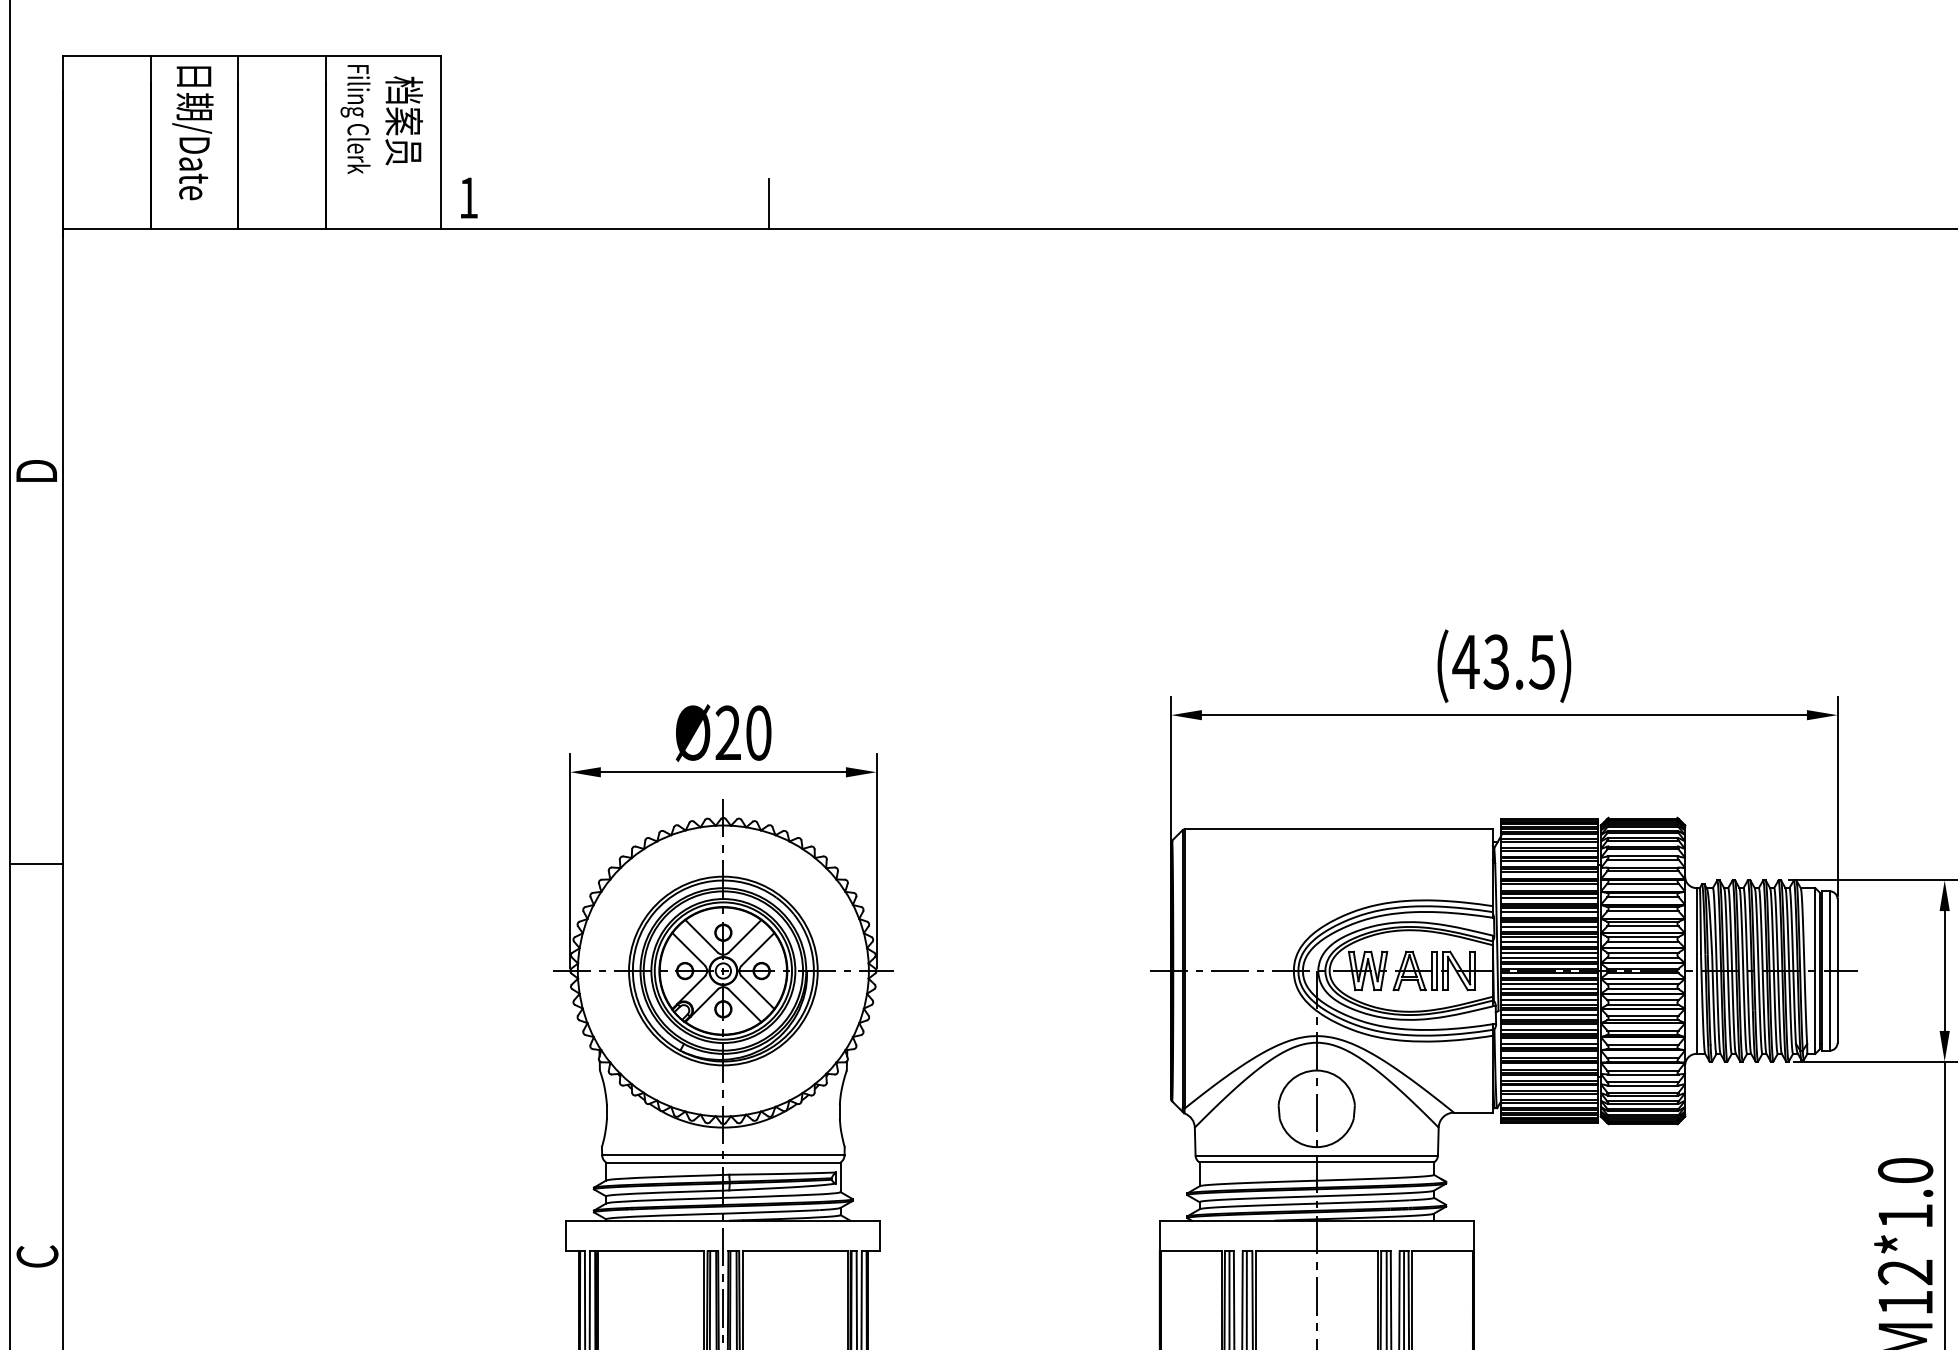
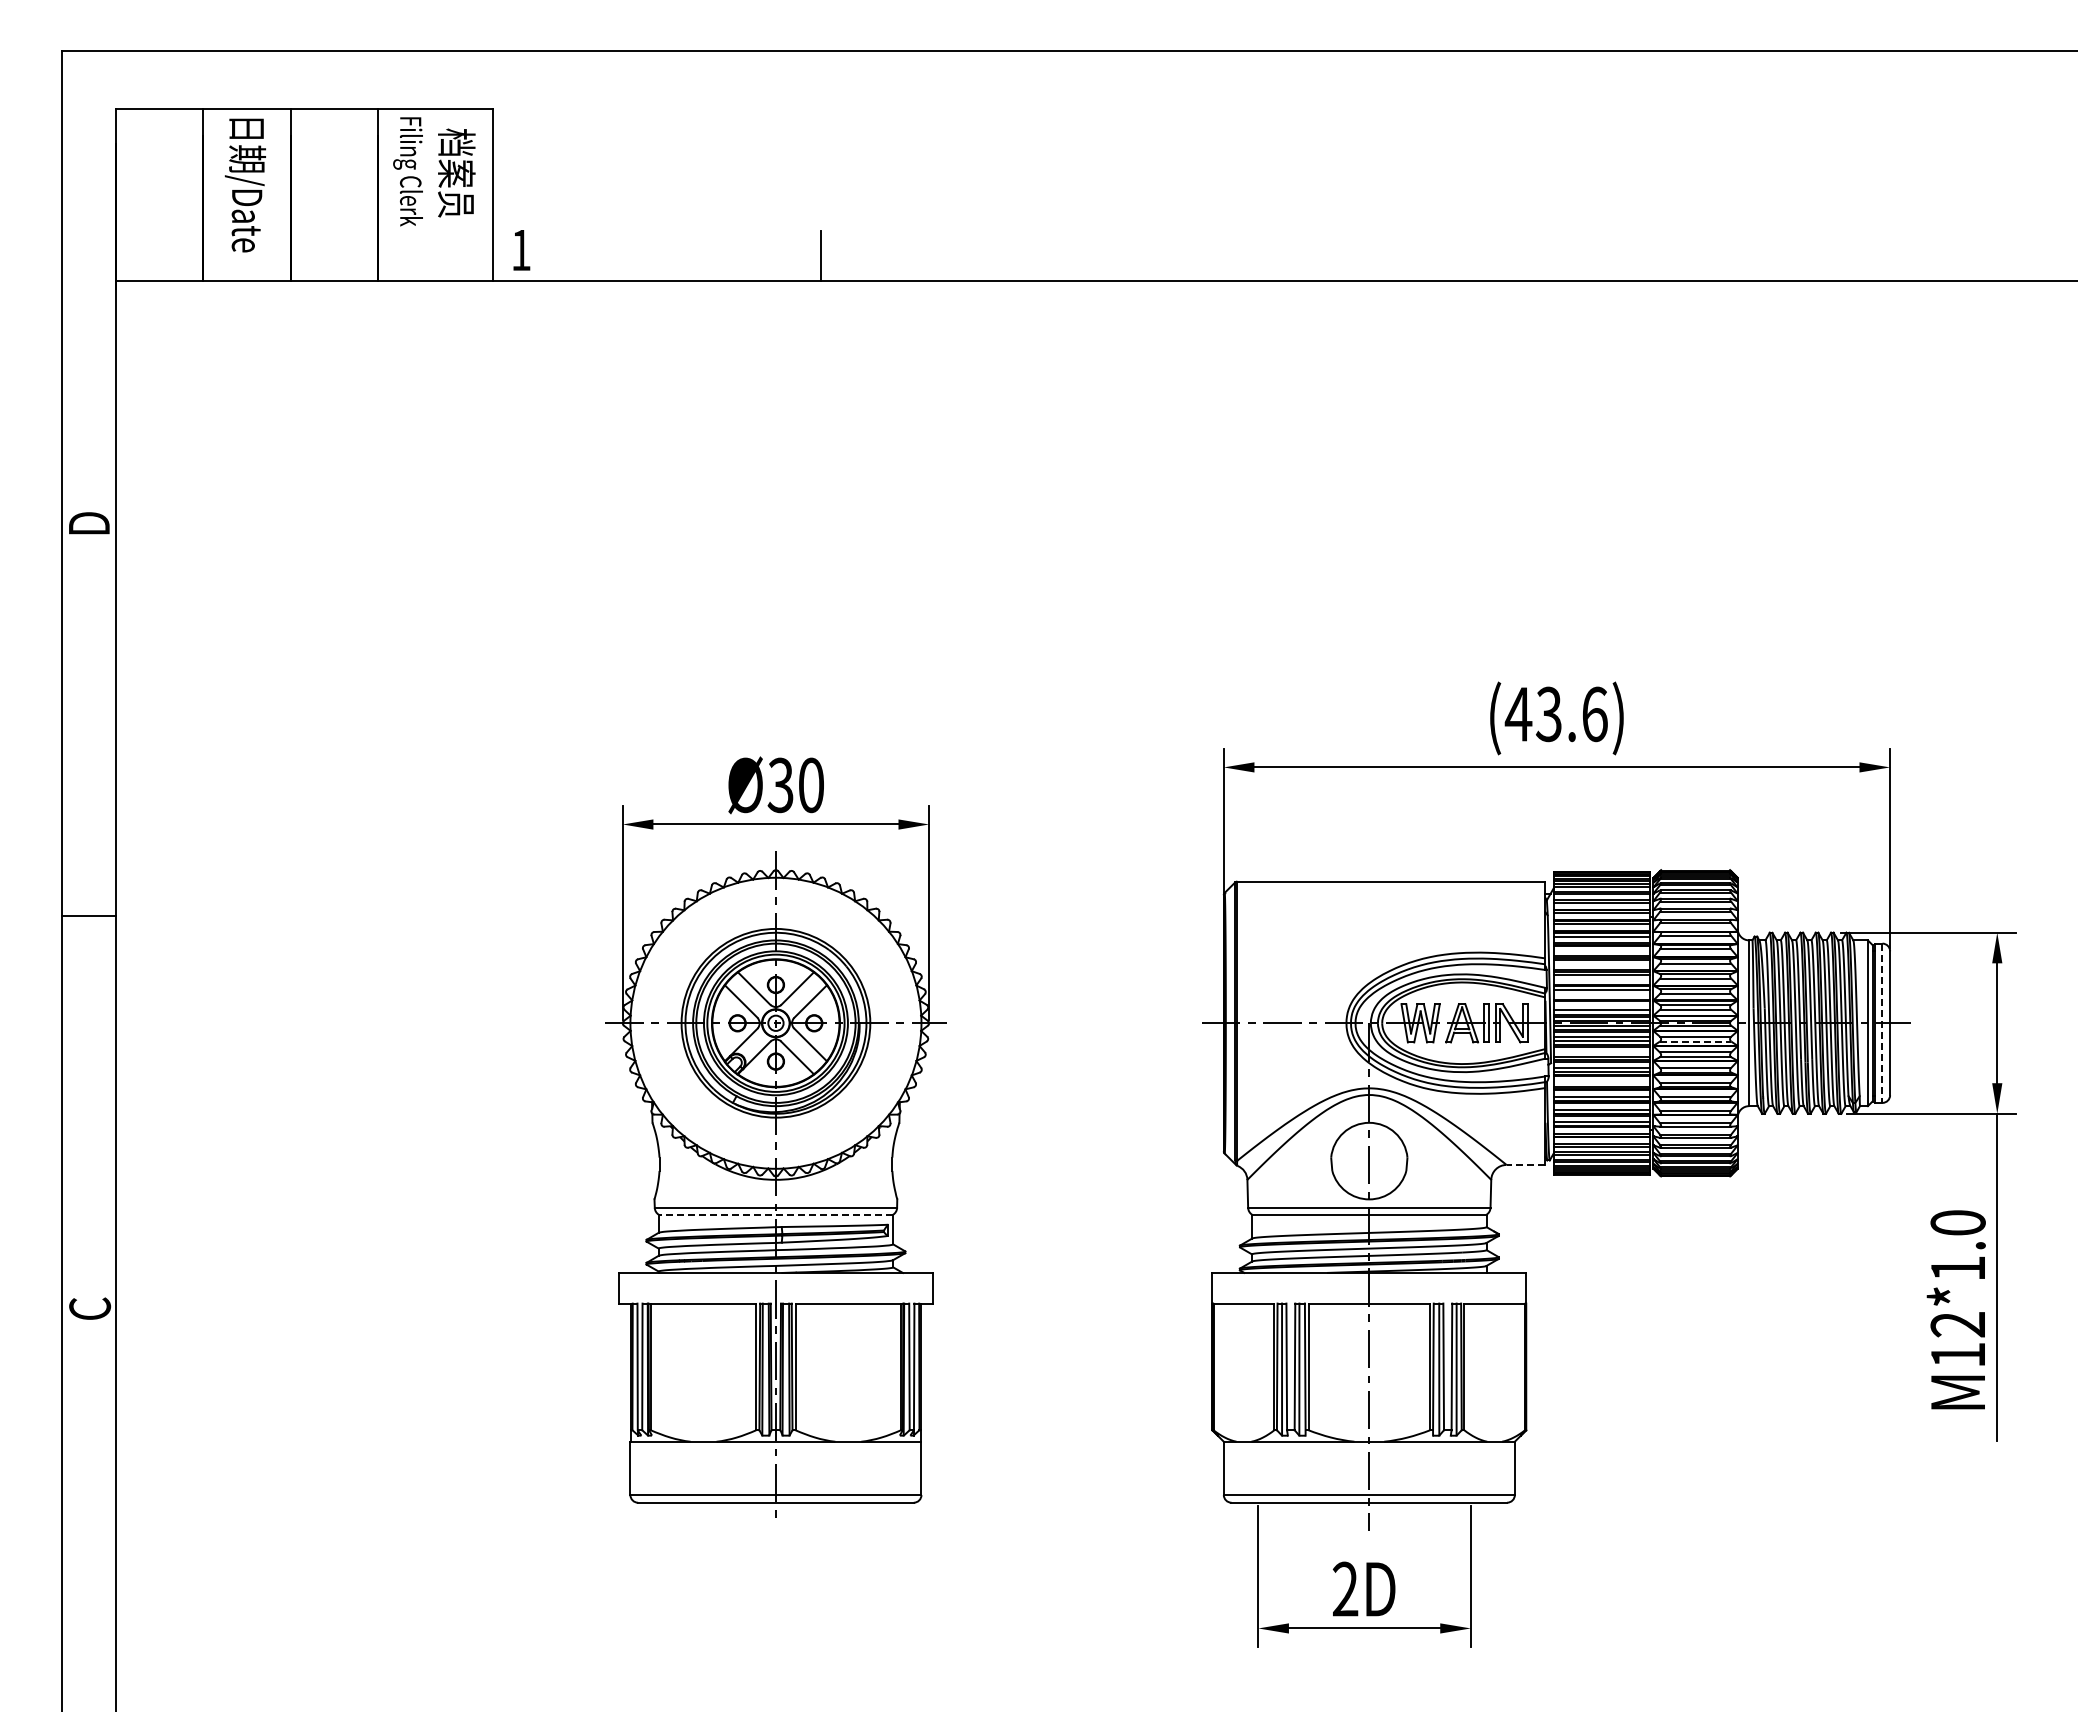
text: (1541, 662) -> (1594, 714), (43.5) -> (43.6)
text: (727, 733) -> (780, 785), Ø20 -> Ø30
line: (1548, 898) -> (1601, 950), removed
line: (1548, 912) -> (1601, 964), removed
line: (1548, 926) -> (1601, 978), removed
line: (1548, 942) -> (1601, 994), removed
line: (1548, 953) -> (1601, 1005), removed
line: (1829, 971) -> (1882, 1023), solid -> dashed
line: (1642, 989) -> (1695, 1041), solid -> dashed
line: (1548, 1000) -> (1601, 1052), removed
line: (1548, 1030) -> (1601, 1082), removed
line: (1472, 1112) -> (1525, 1164), solid -> dashed
line: (722, 1162) -> (775, 1214), solid -> dashed

